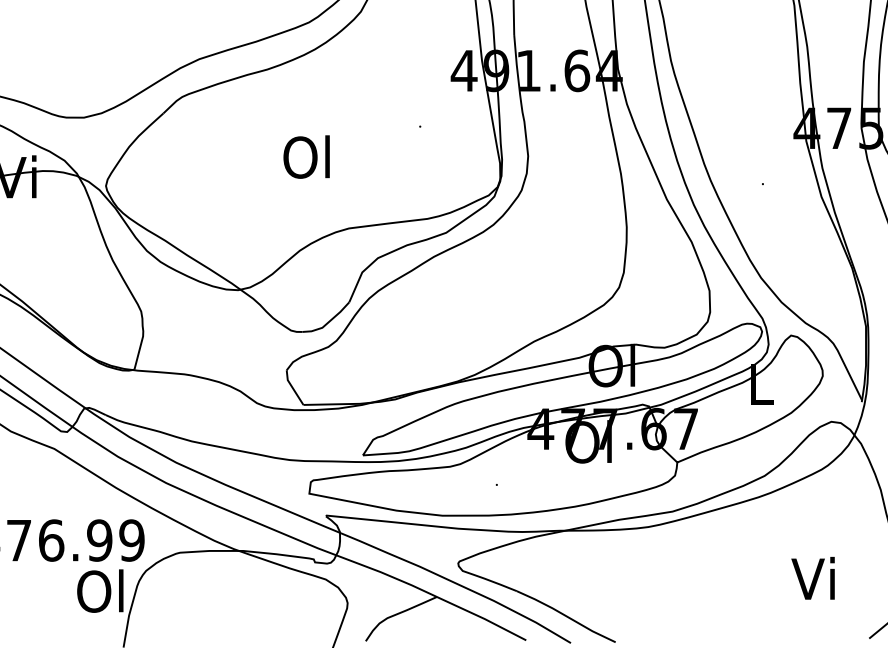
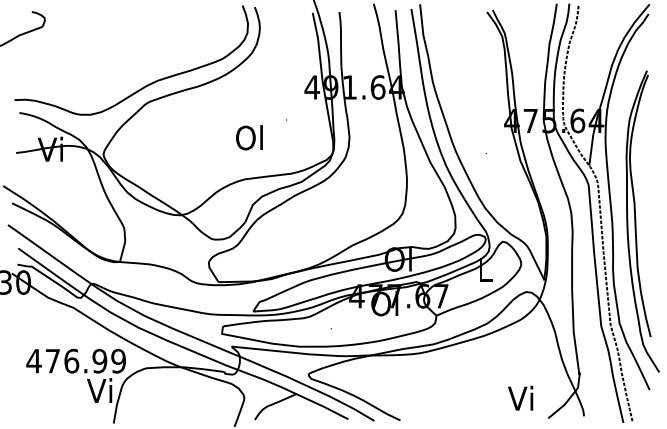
text: (306, 156) -> (249, 137), moved
text: (813, 577) -> (520, 397), moved
text: (99, 590) -> (99, 390), Ol -> Vi

